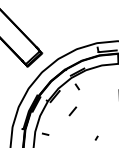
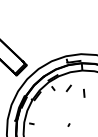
curve: (72, 110) -> (68, 87), moved

